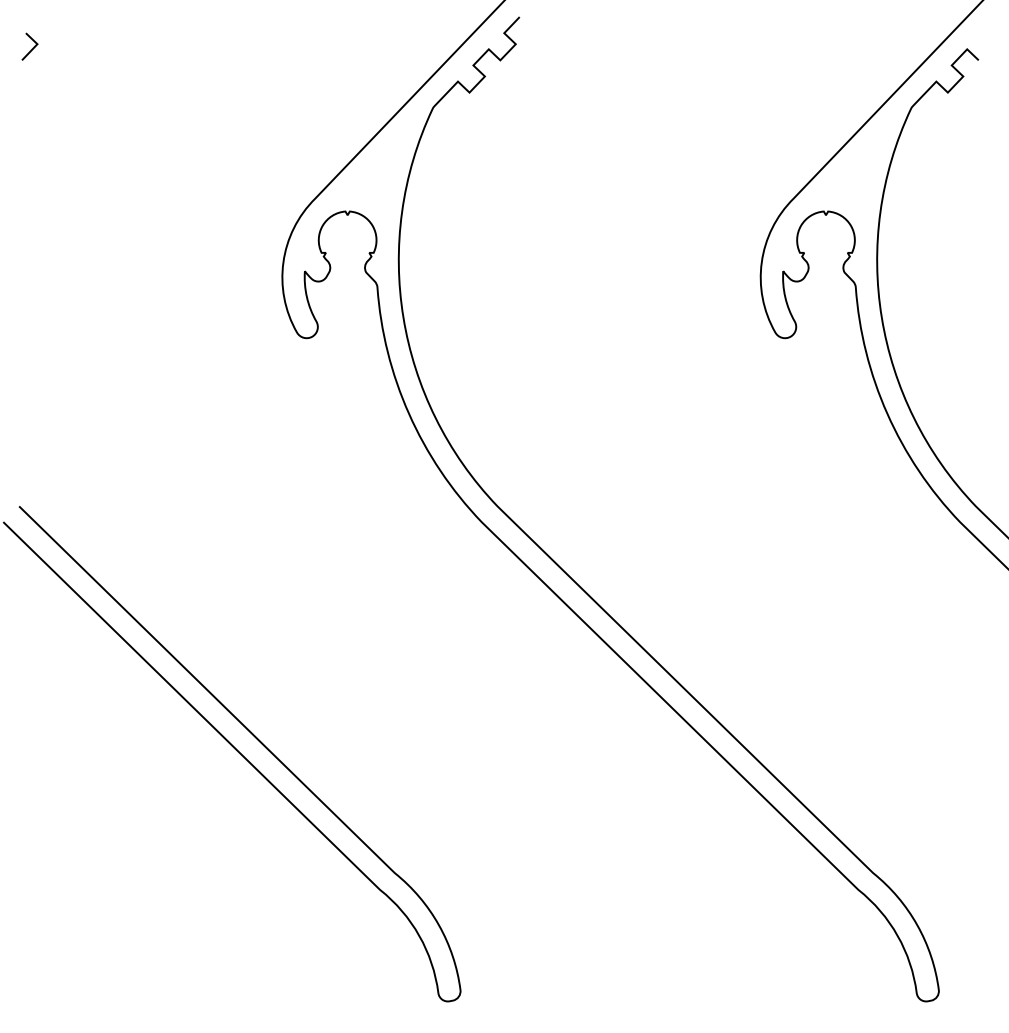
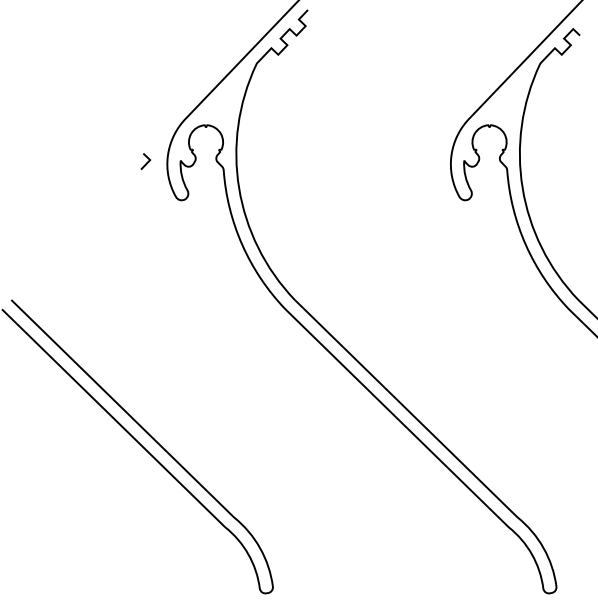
line: (31, 48) -> (146, 162), moved

